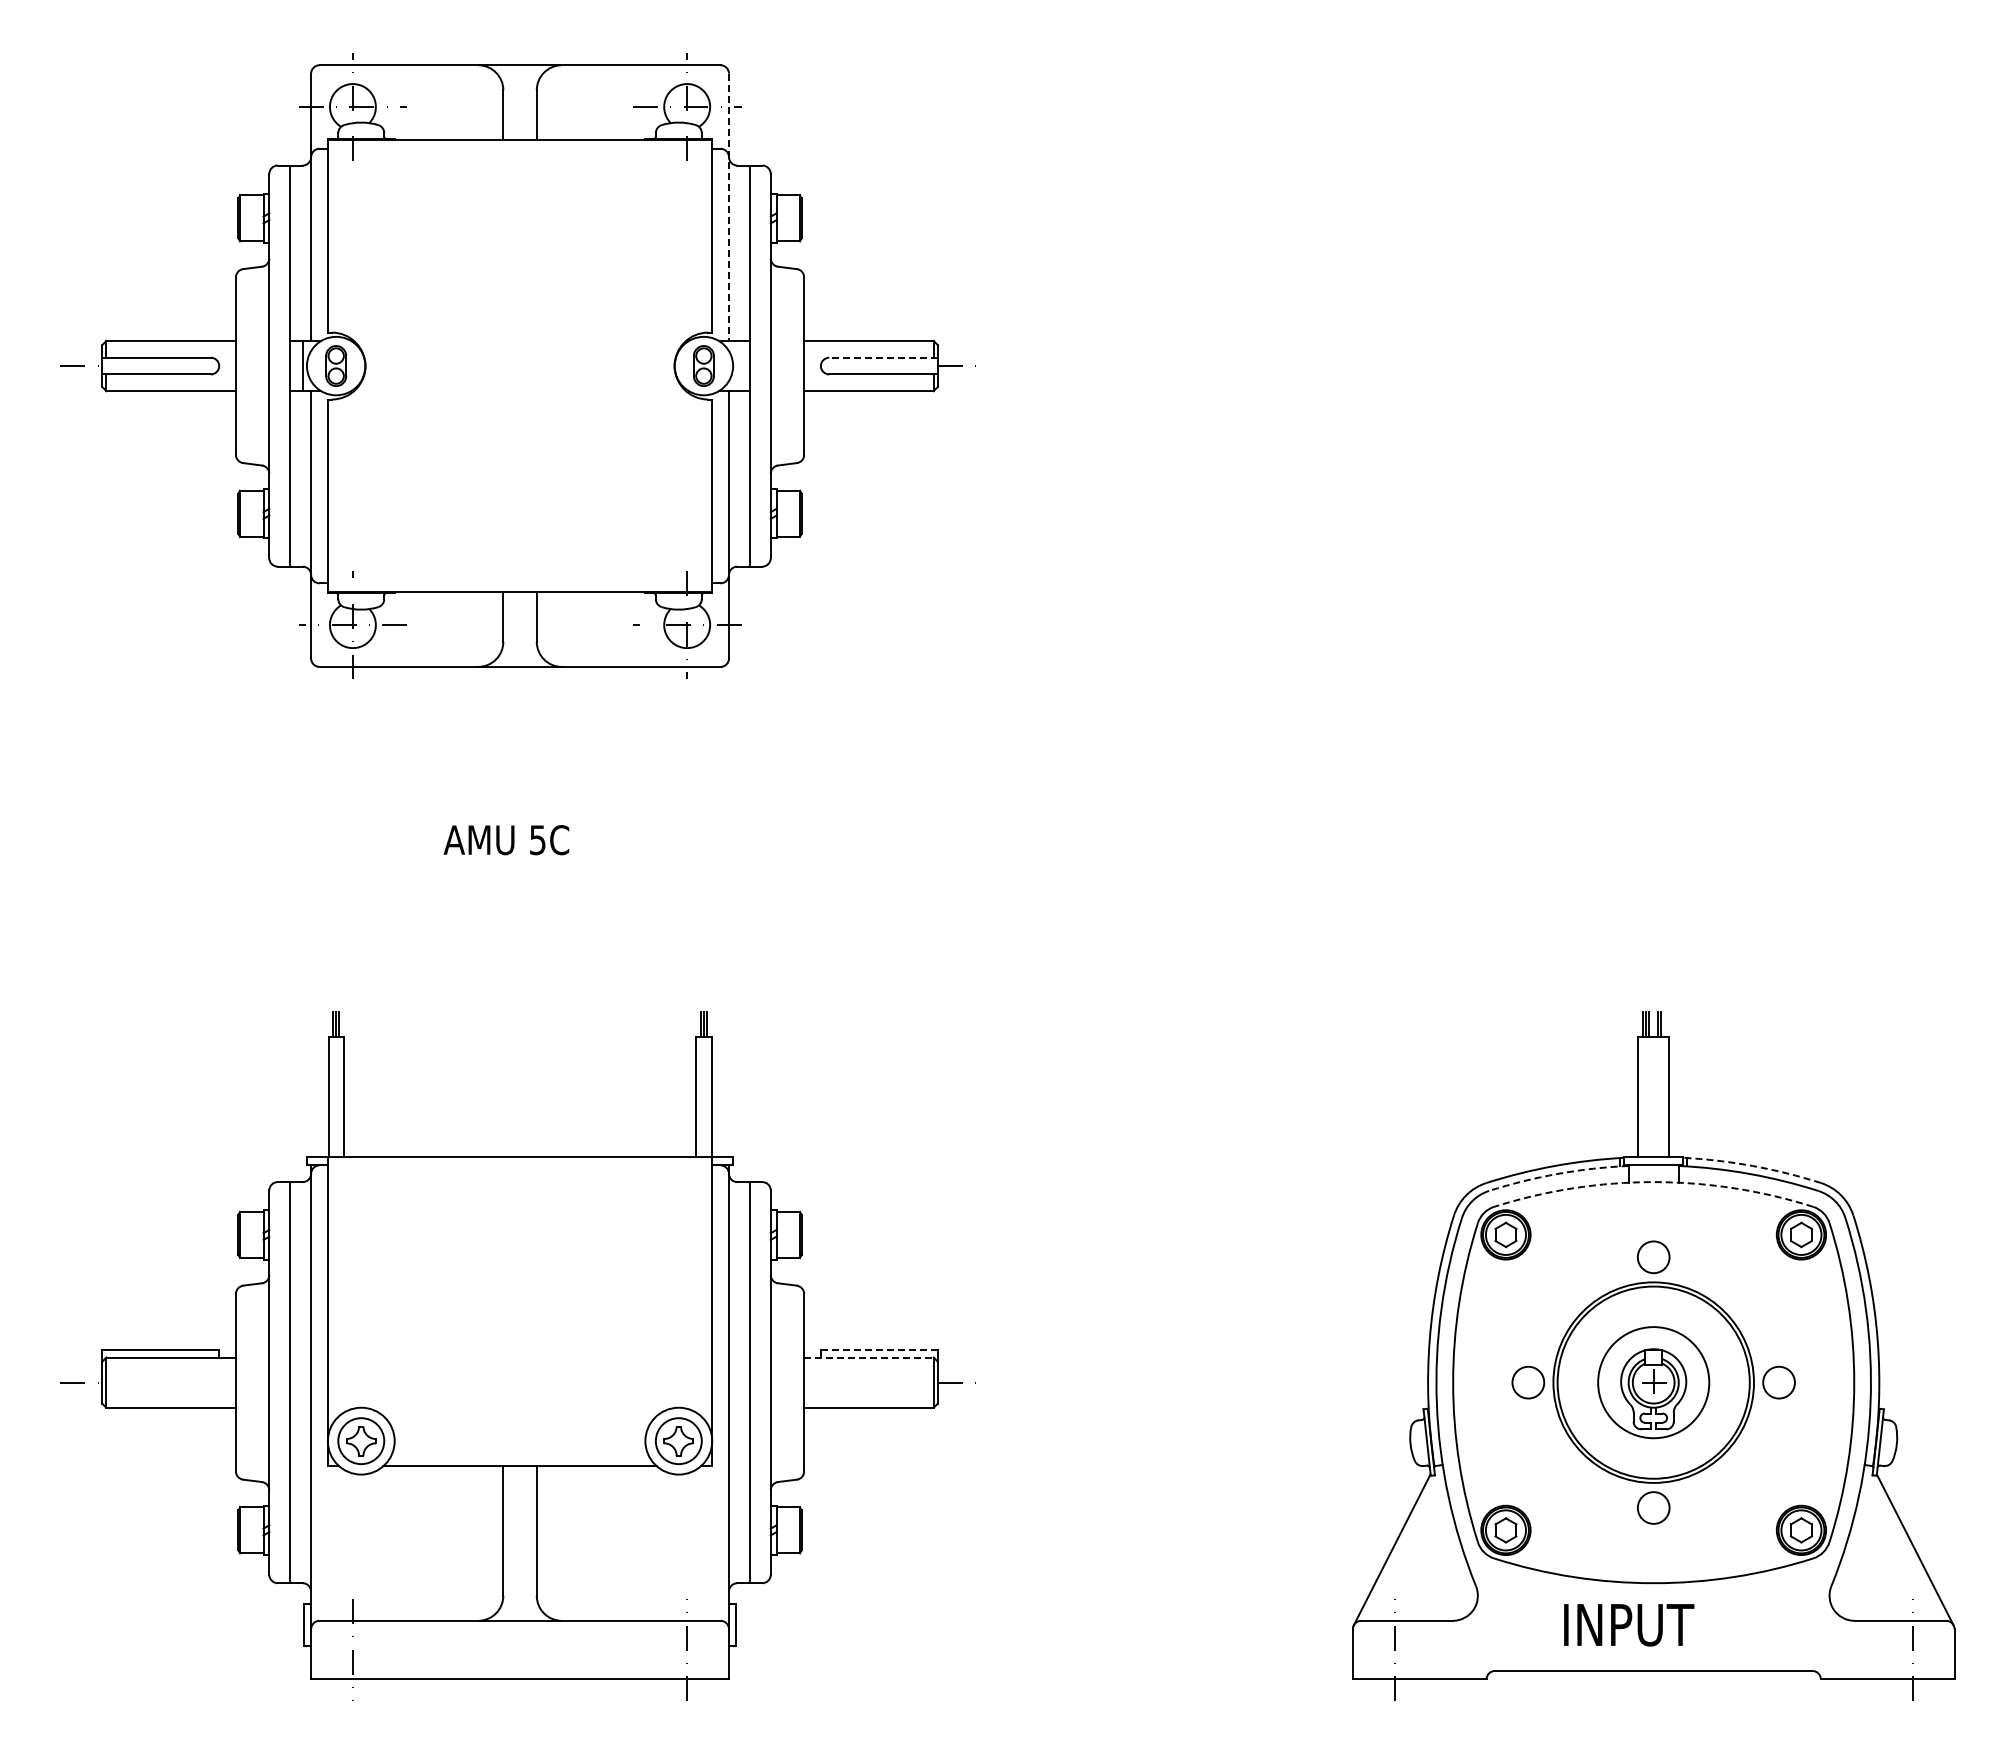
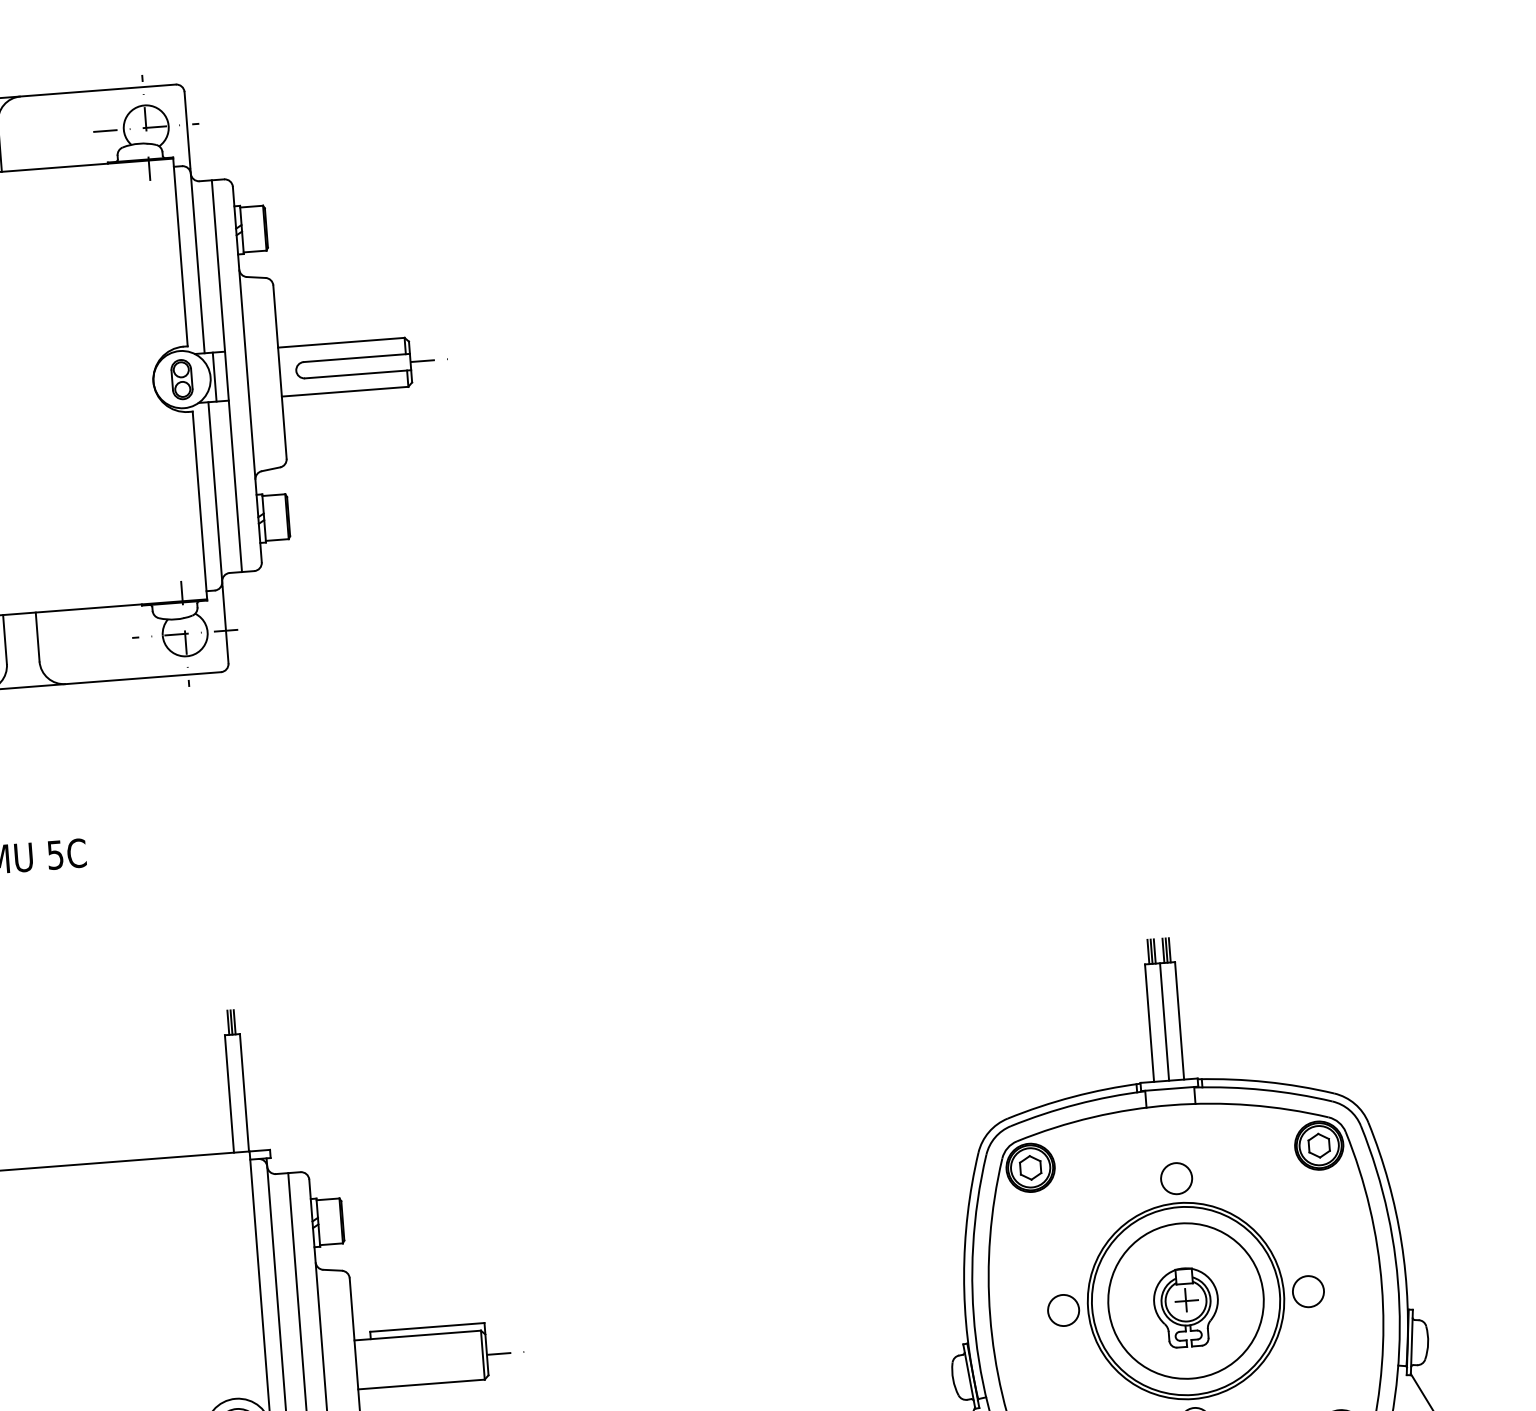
line: (728, 207) -> (194, 222), dashed -> solid
line: (883, 357) -> (356, 357), dashed -> solid
line: (737, 366) -> (214, 377), added
line: (1664, 1023) -> (1169, 949), added
line: (1653, 1096) -> (1164, 1021), added
arc: (1752, 1165) -> (1266, 1081), dashed -> solid
arc: (1558, 1173) -> (1077, 1103), dashed -> solid
arc: (1653, 1182) -> (1170, 1105), dashed -> solid
line: (879, 1350) -> (427, 1327), dashed -> solid
line: (868, 1357) -> (417, 1335), dashed -> solid
circle: (1653, 1382) -> (1185, 1300), size x1.43

